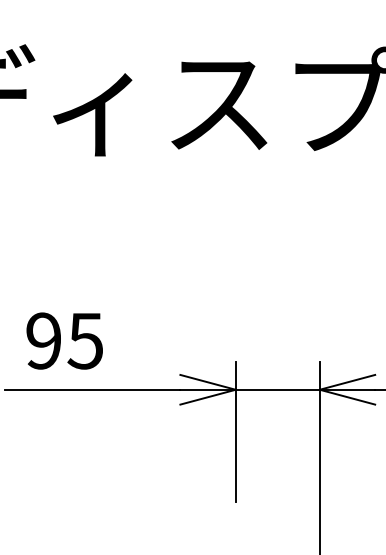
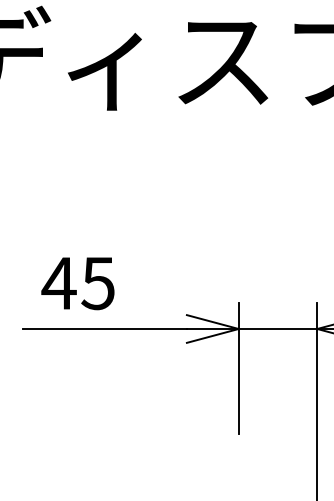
text: (43, 340) -> (58, 282), 95 -> 45

